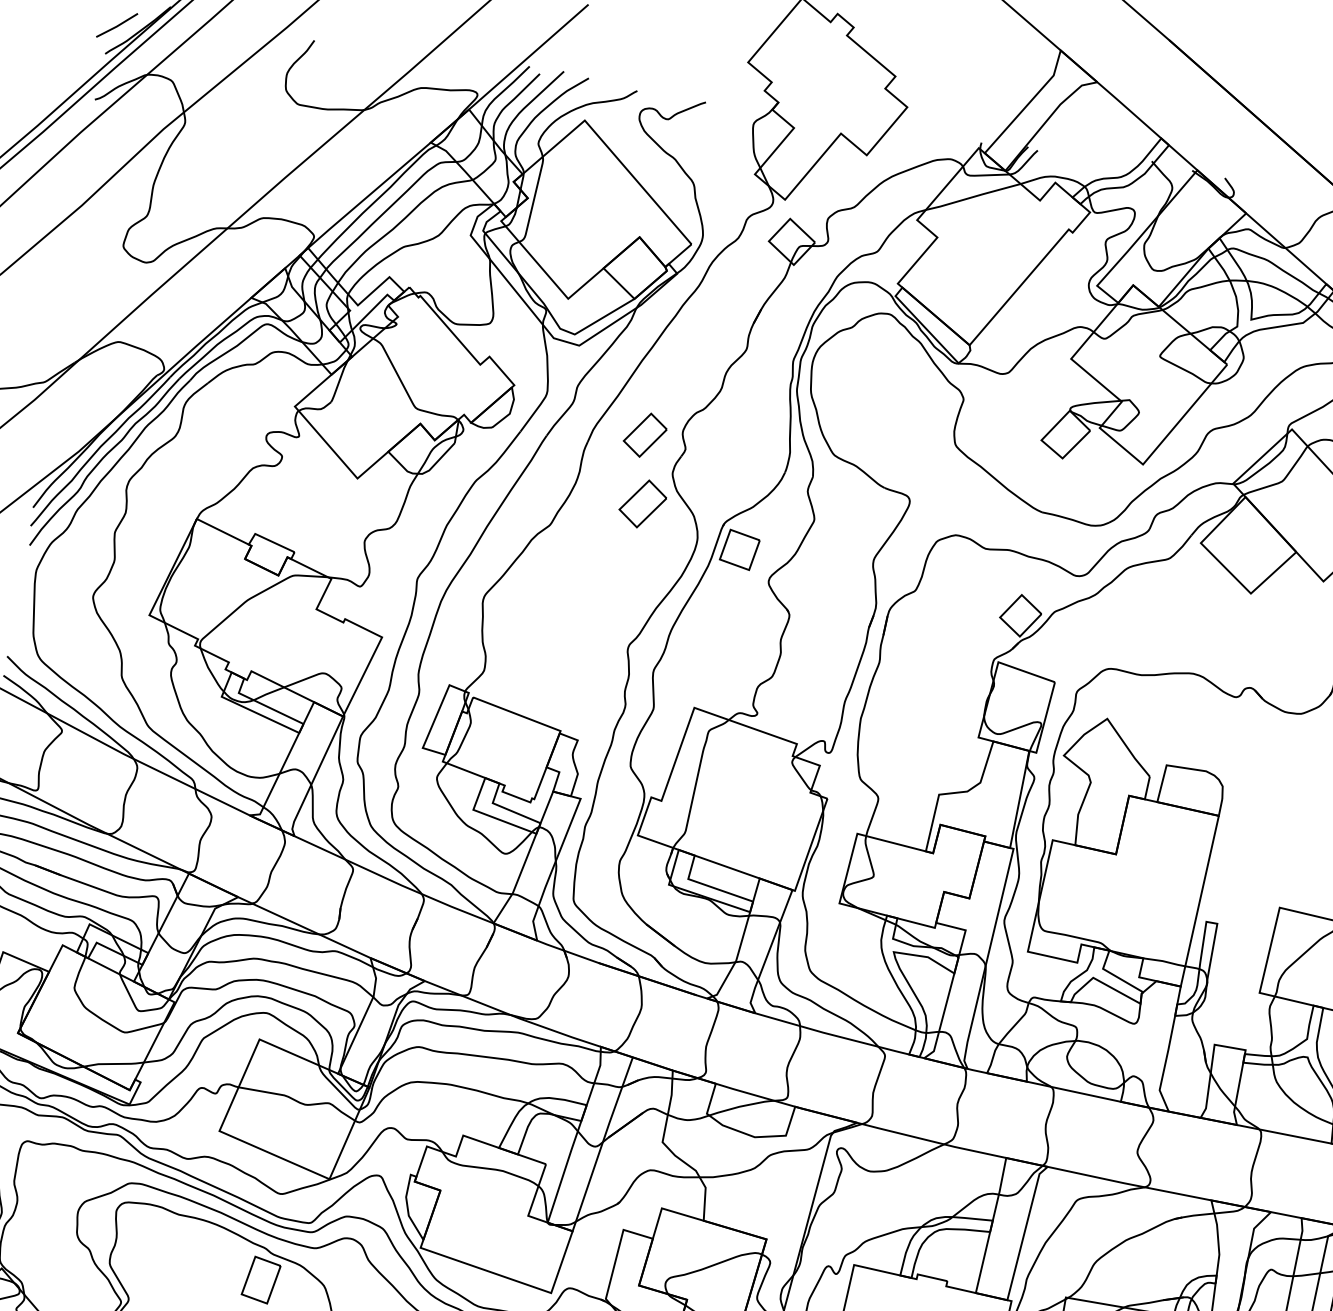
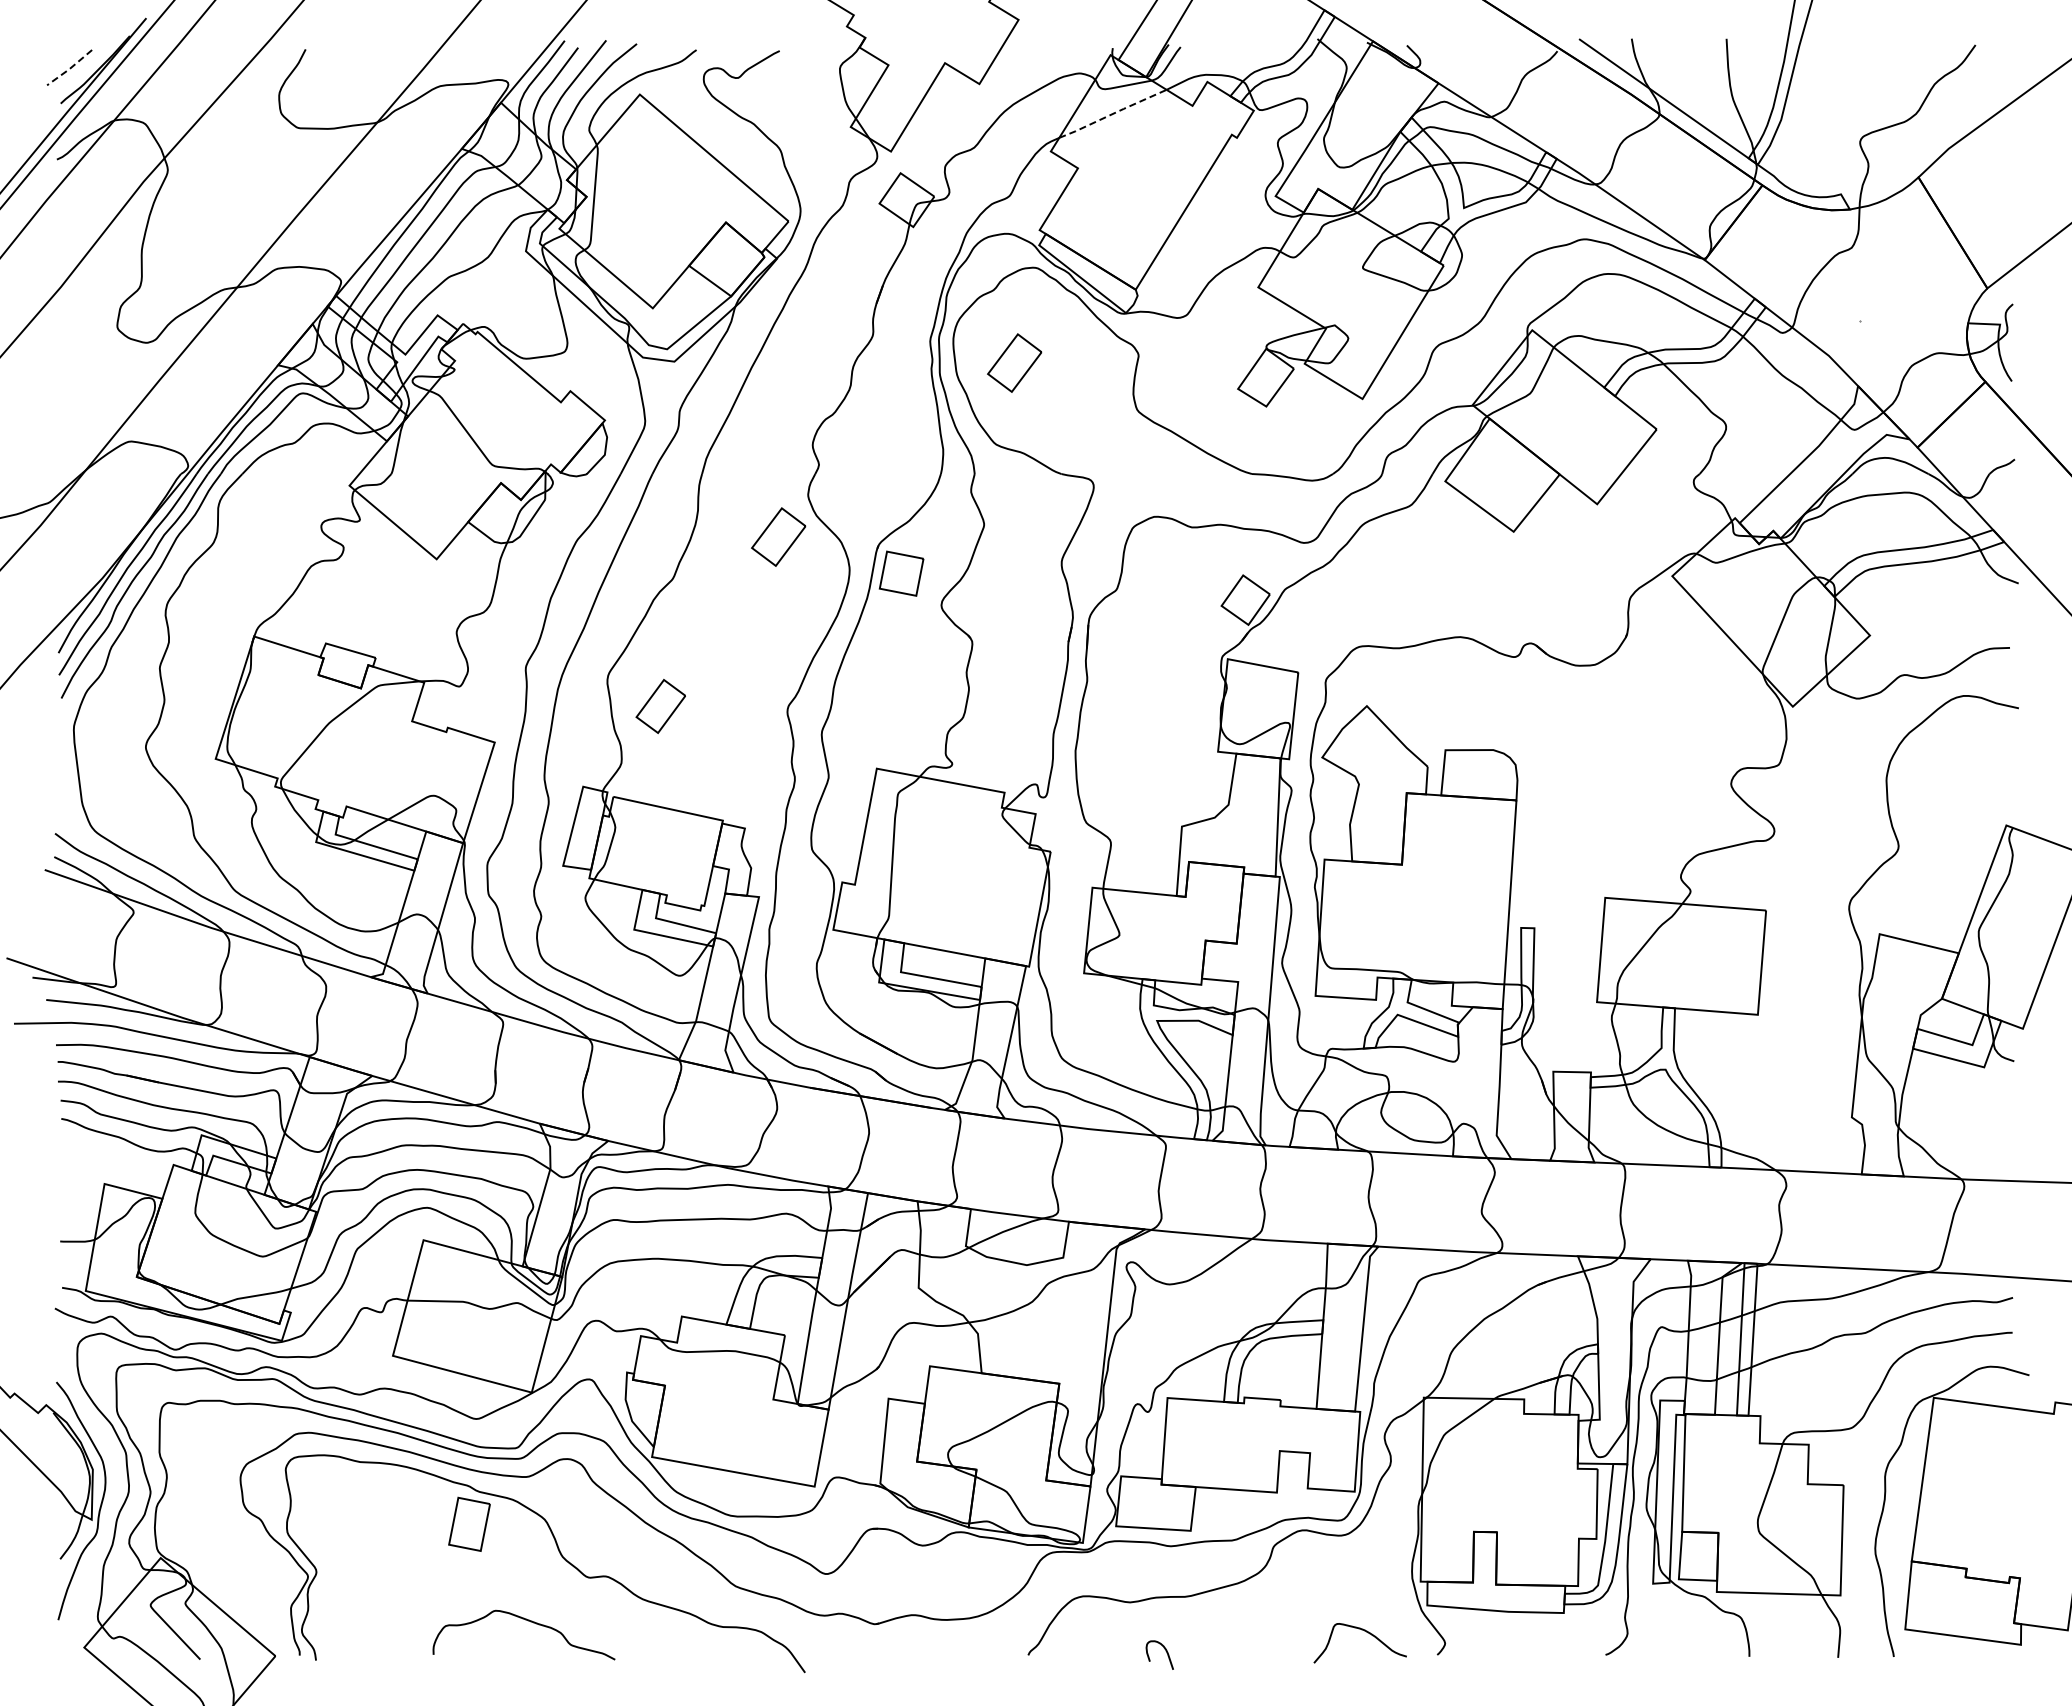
line: (116, 26) -> (69, 69), solid -> dashed
line: (972, 196) -> (1112, 113), solid -> dashed
part: (860, 389) -> (1014, 362), added
part: (645, 434) -> (660, 705), moved

